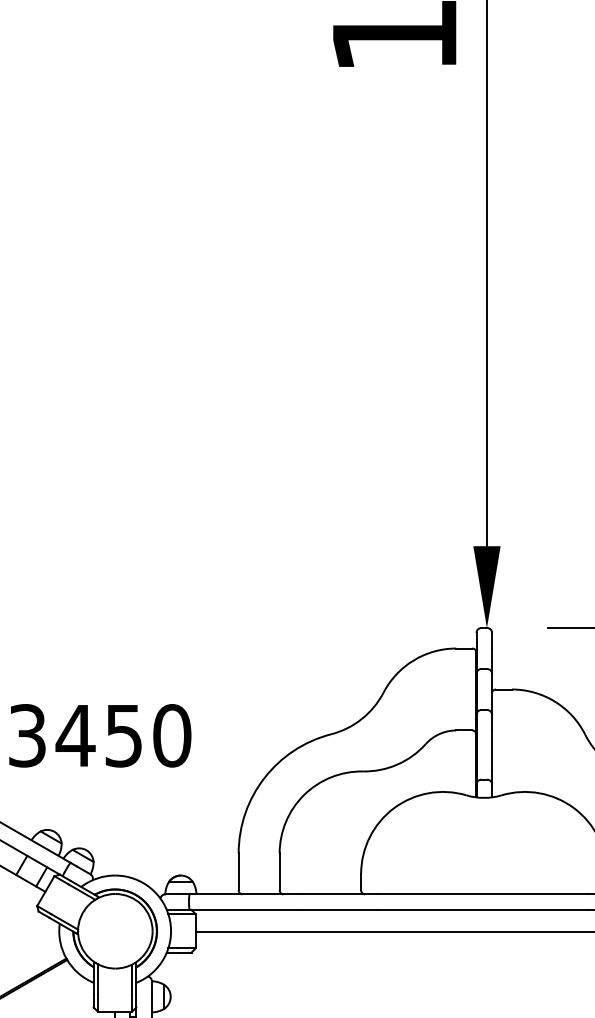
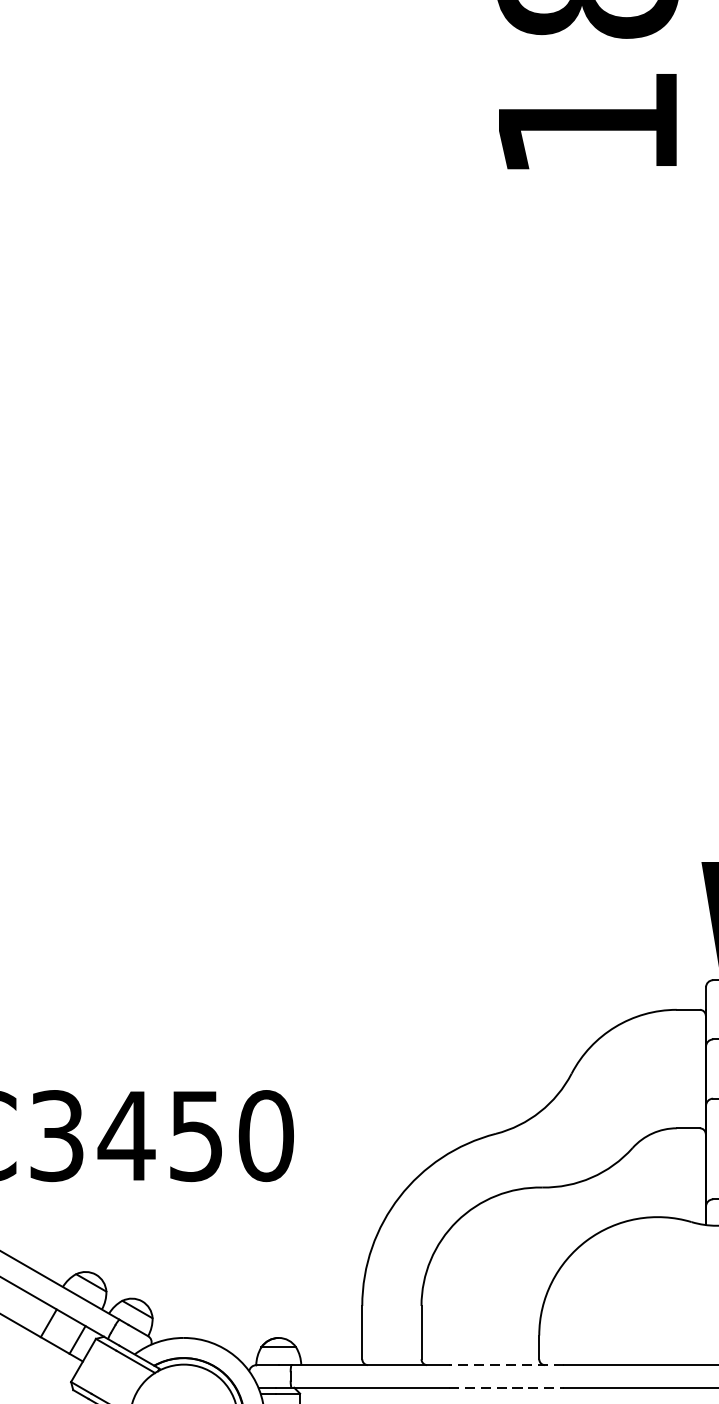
line: (338, 894) -> (506, 1365), solid -> dashed
line: (338, 909) -> (506, 1387), solid -> dashed

